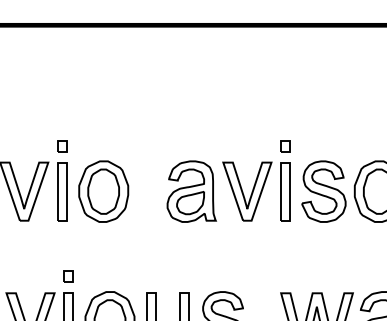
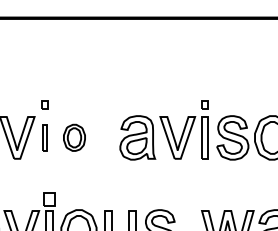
part: (62, 191) -> (44, 137), size x0.6
part: (103, 191) -> (74, 137), size x0.6
part: (68, 276) -> (49, 198), size x1.6

